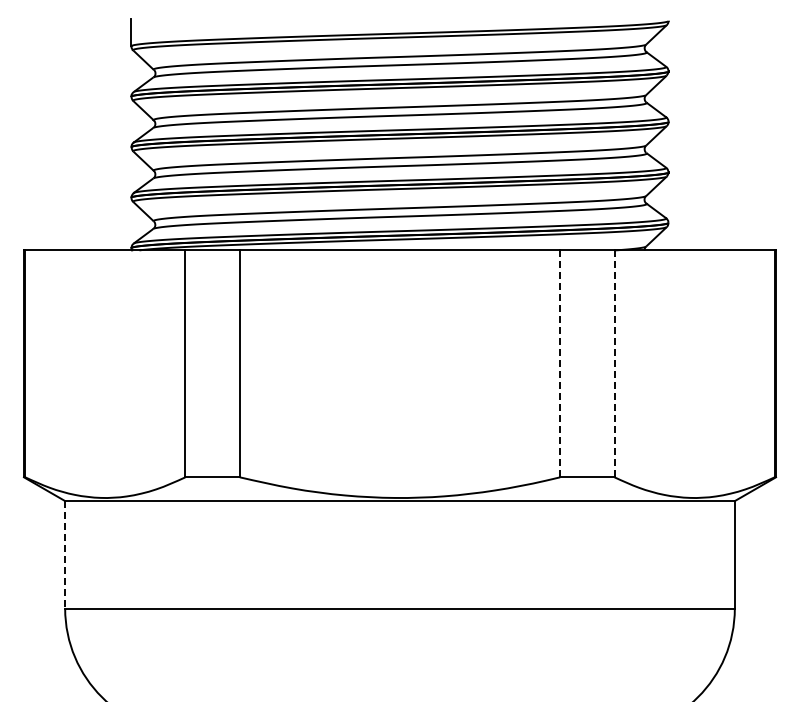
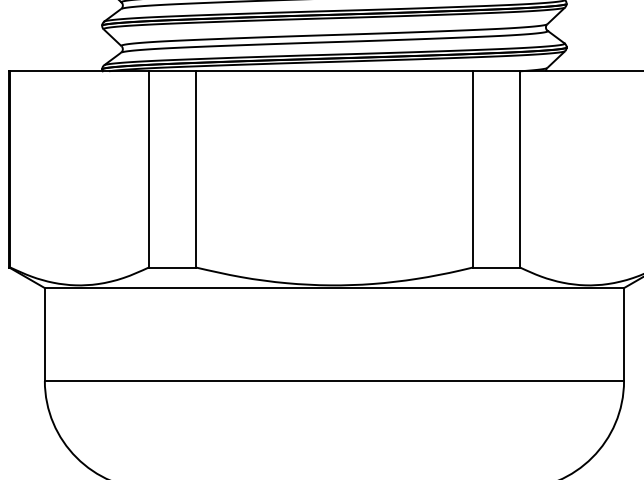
line: (560, 363) -> (473, 169), dashed -> solid
line: (614, 364) -> (519, 169), dashed -> solid
line: (65, 554) -> (45, 334), dashed -> solid

